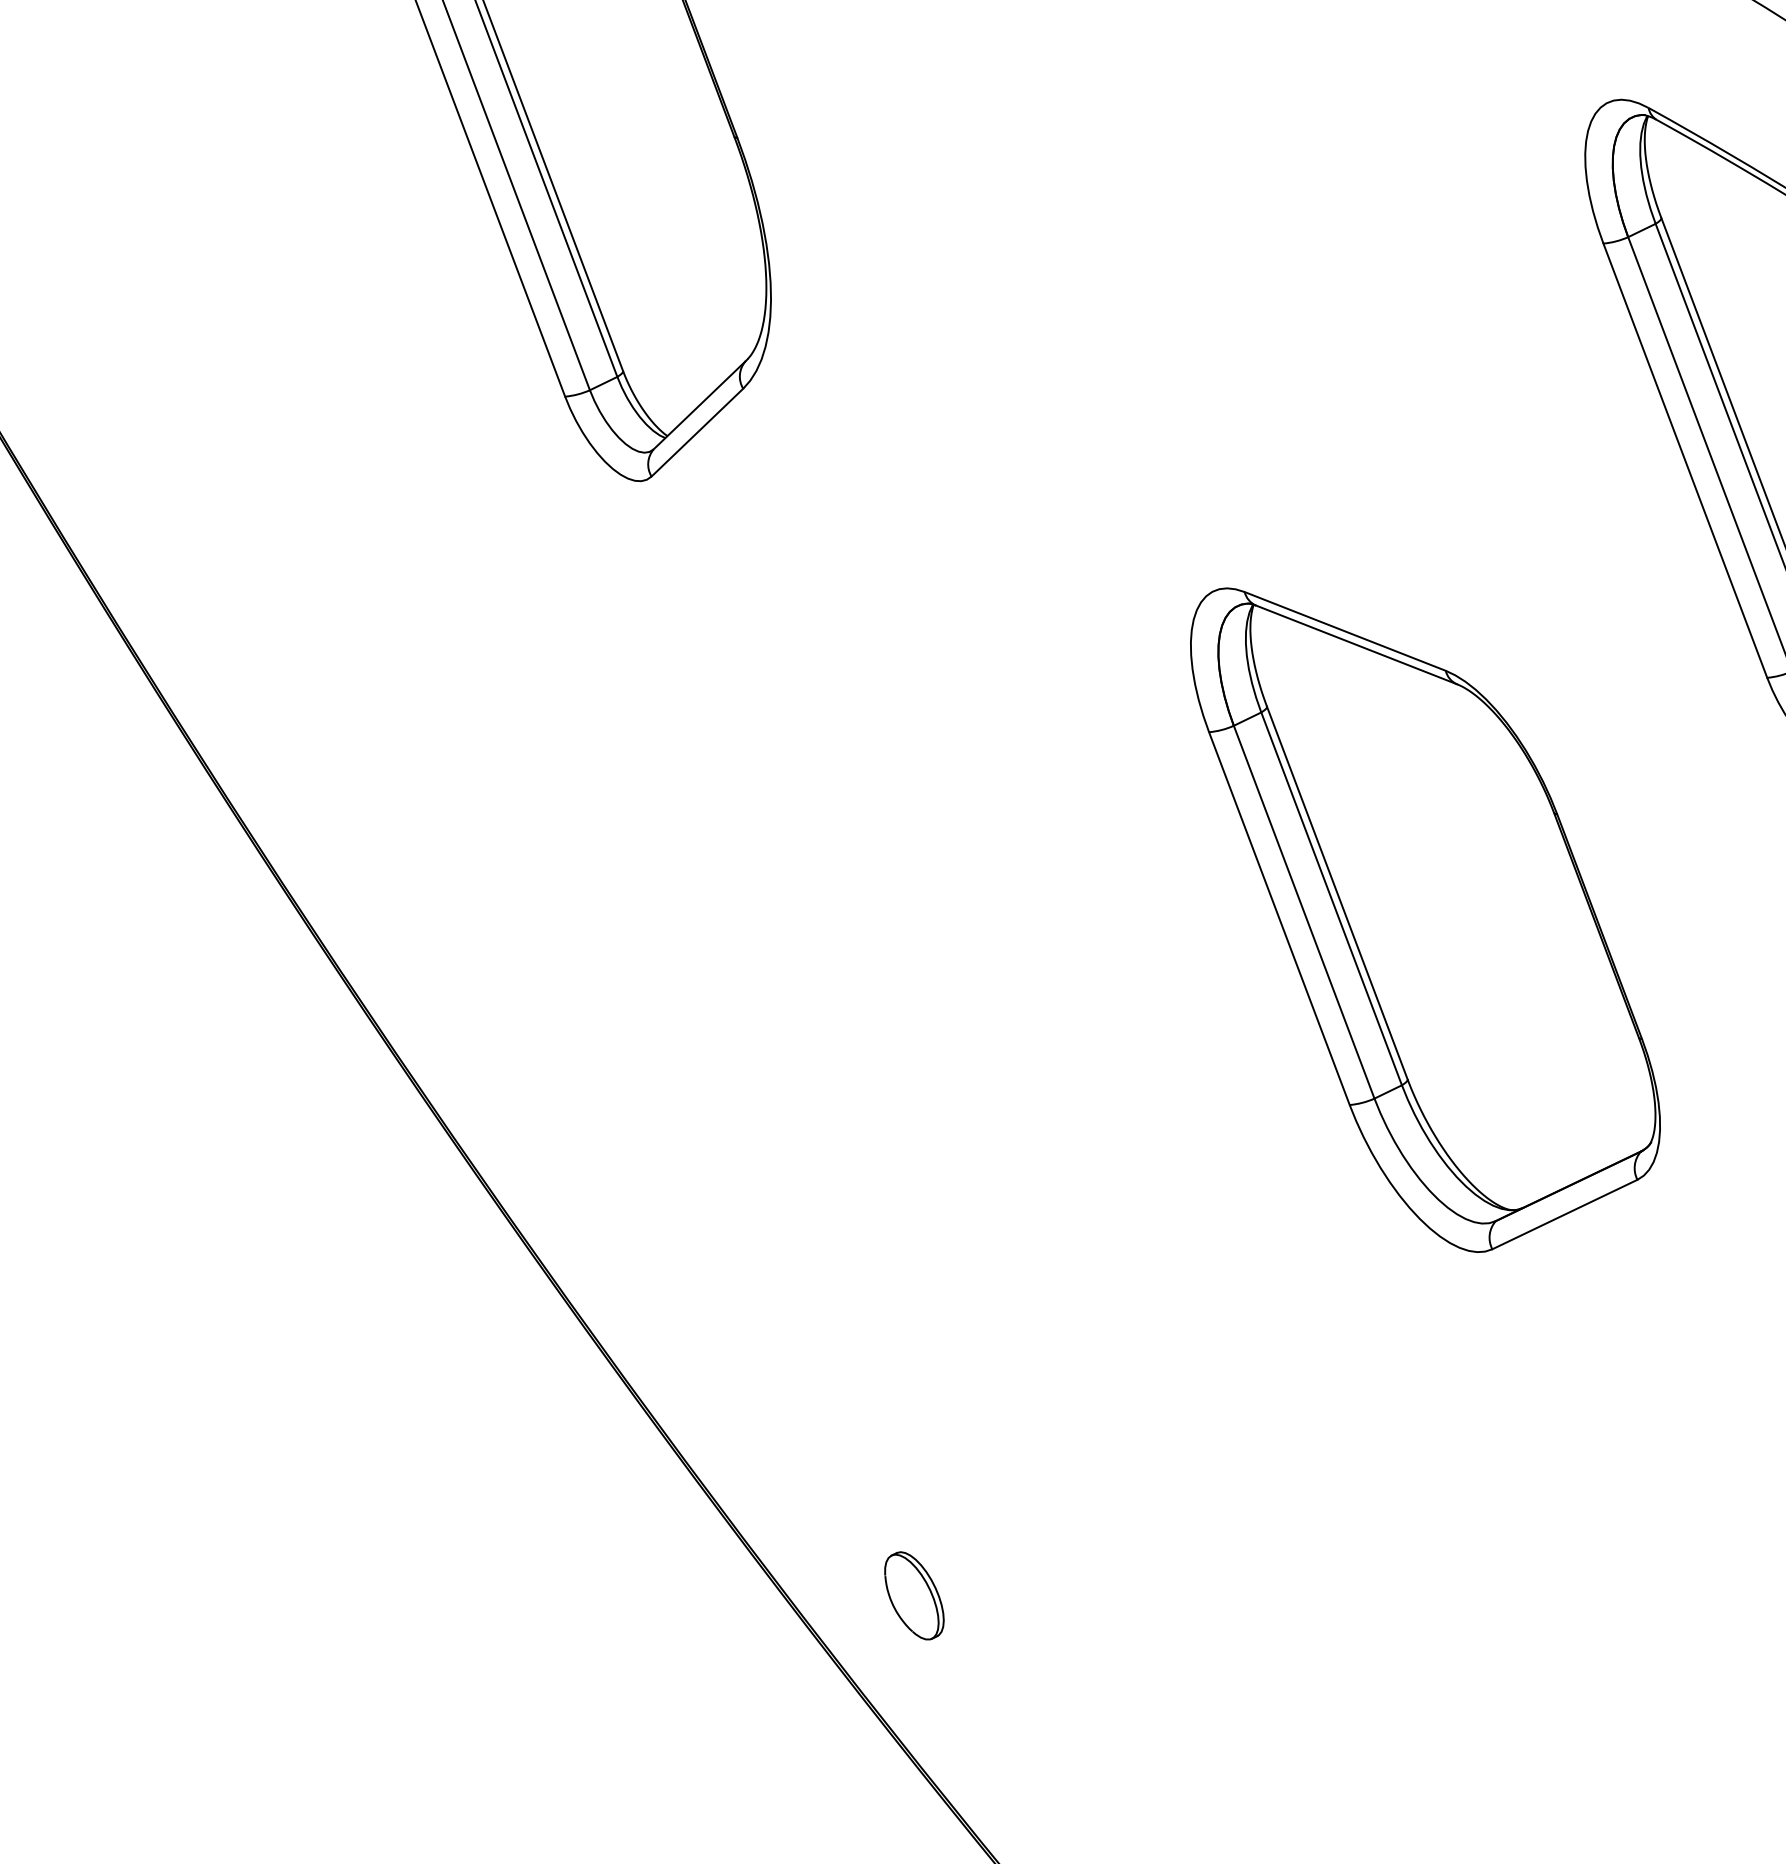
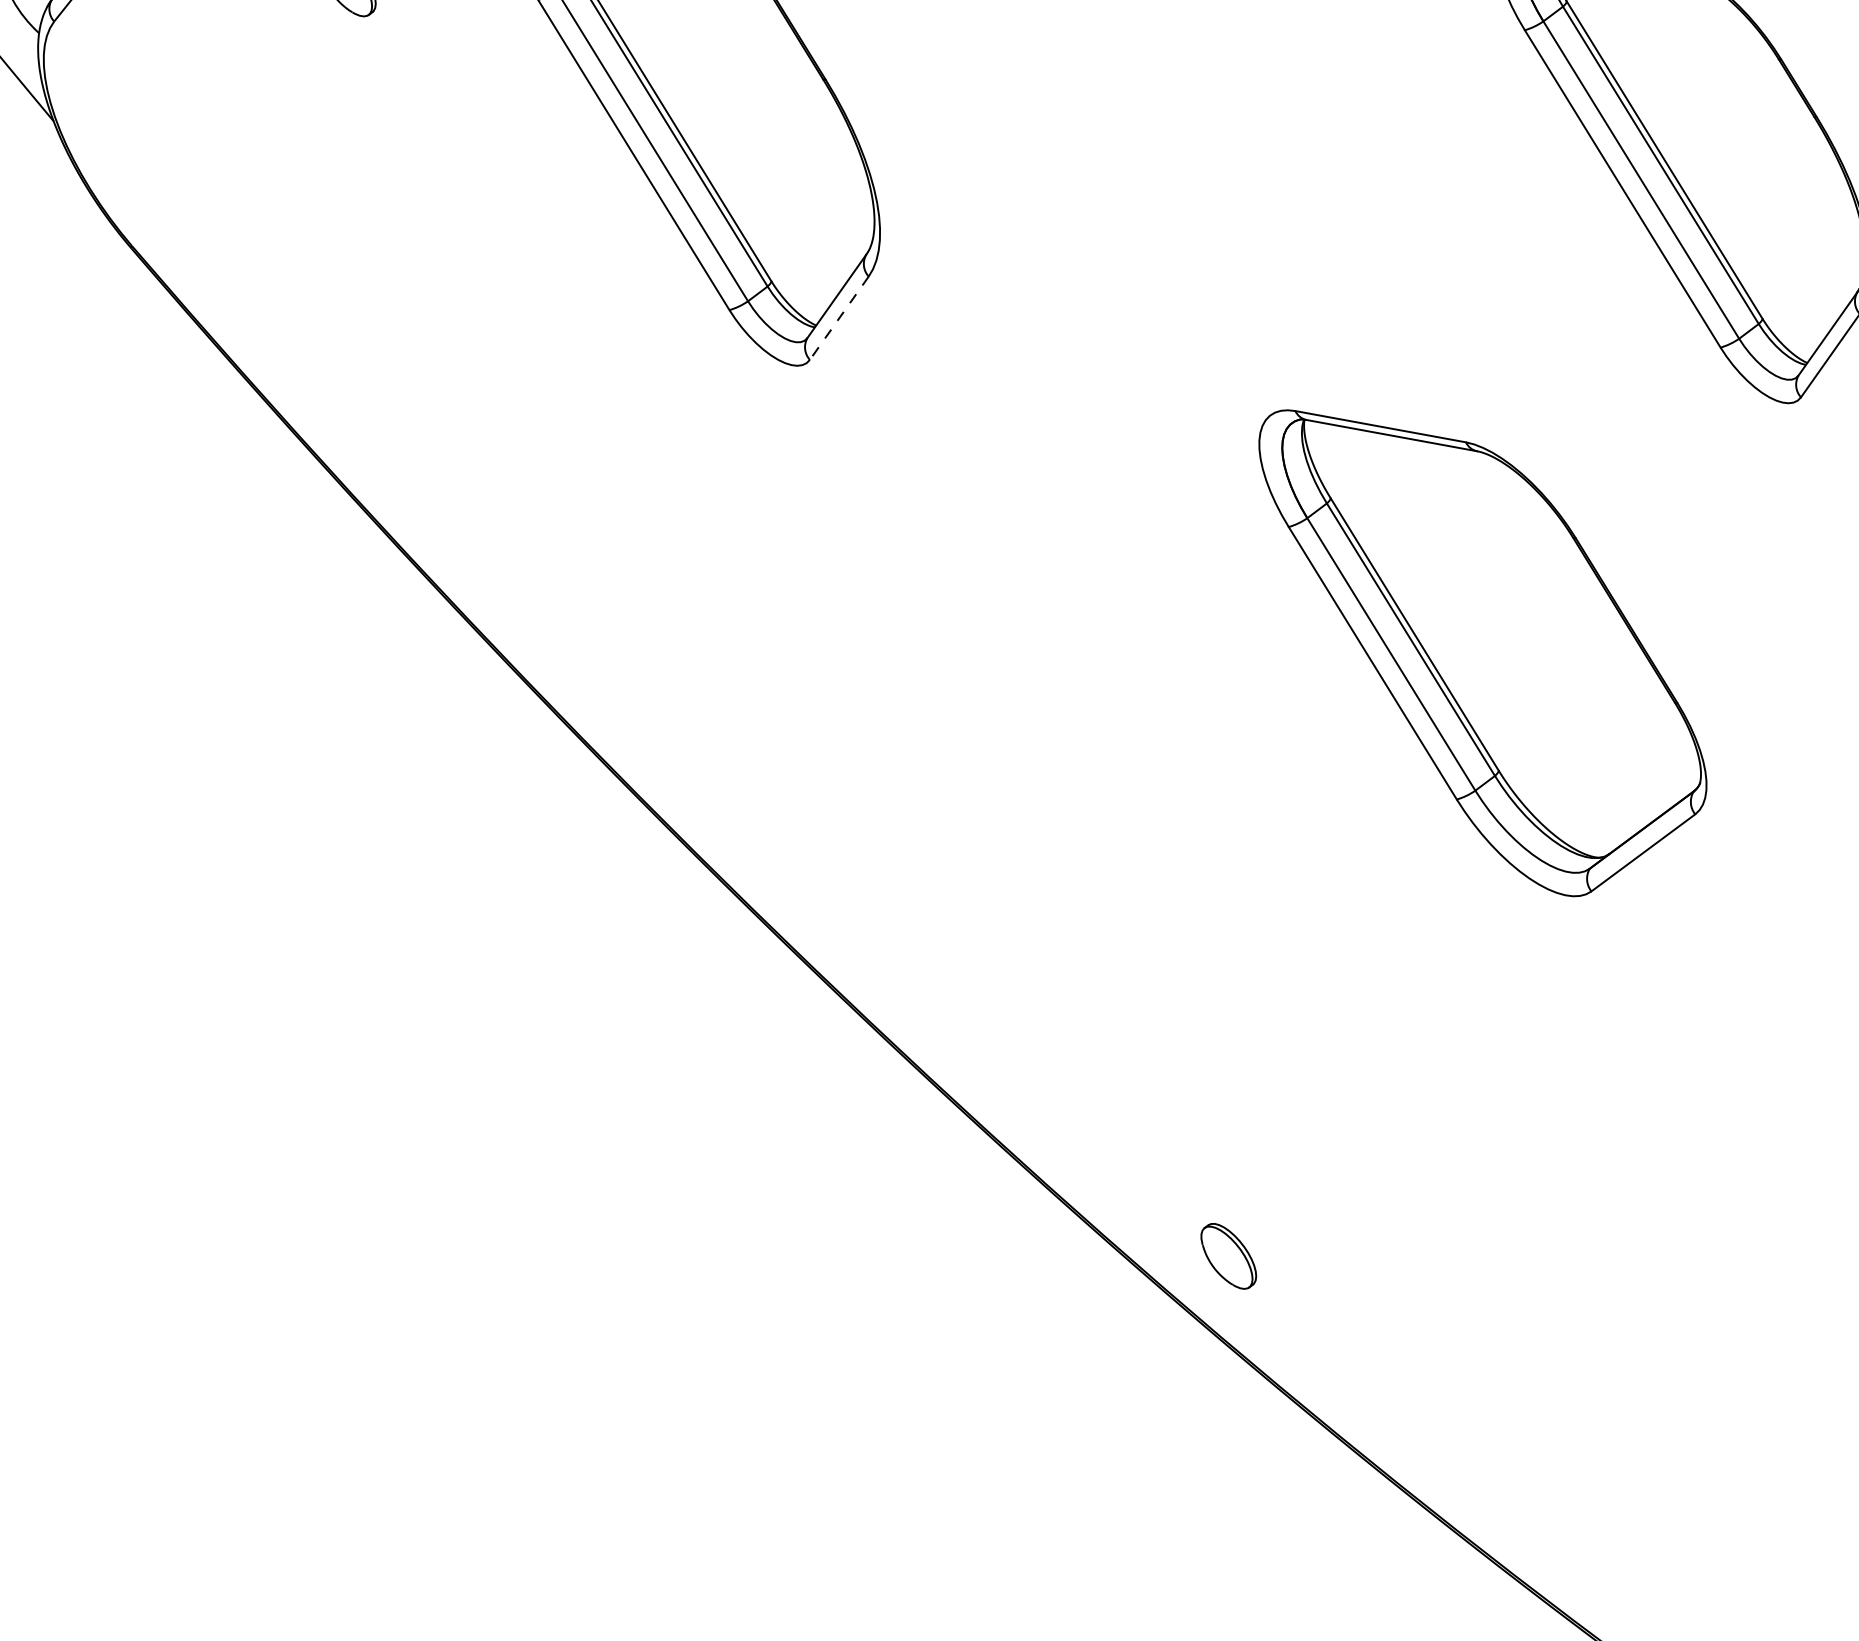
line: (697, 433) -> (839, 318), solid -> dashed
part: (1415, 932) -> (1482, 653), moved
part: (914, 1595) -> (1228, 1256), moved

